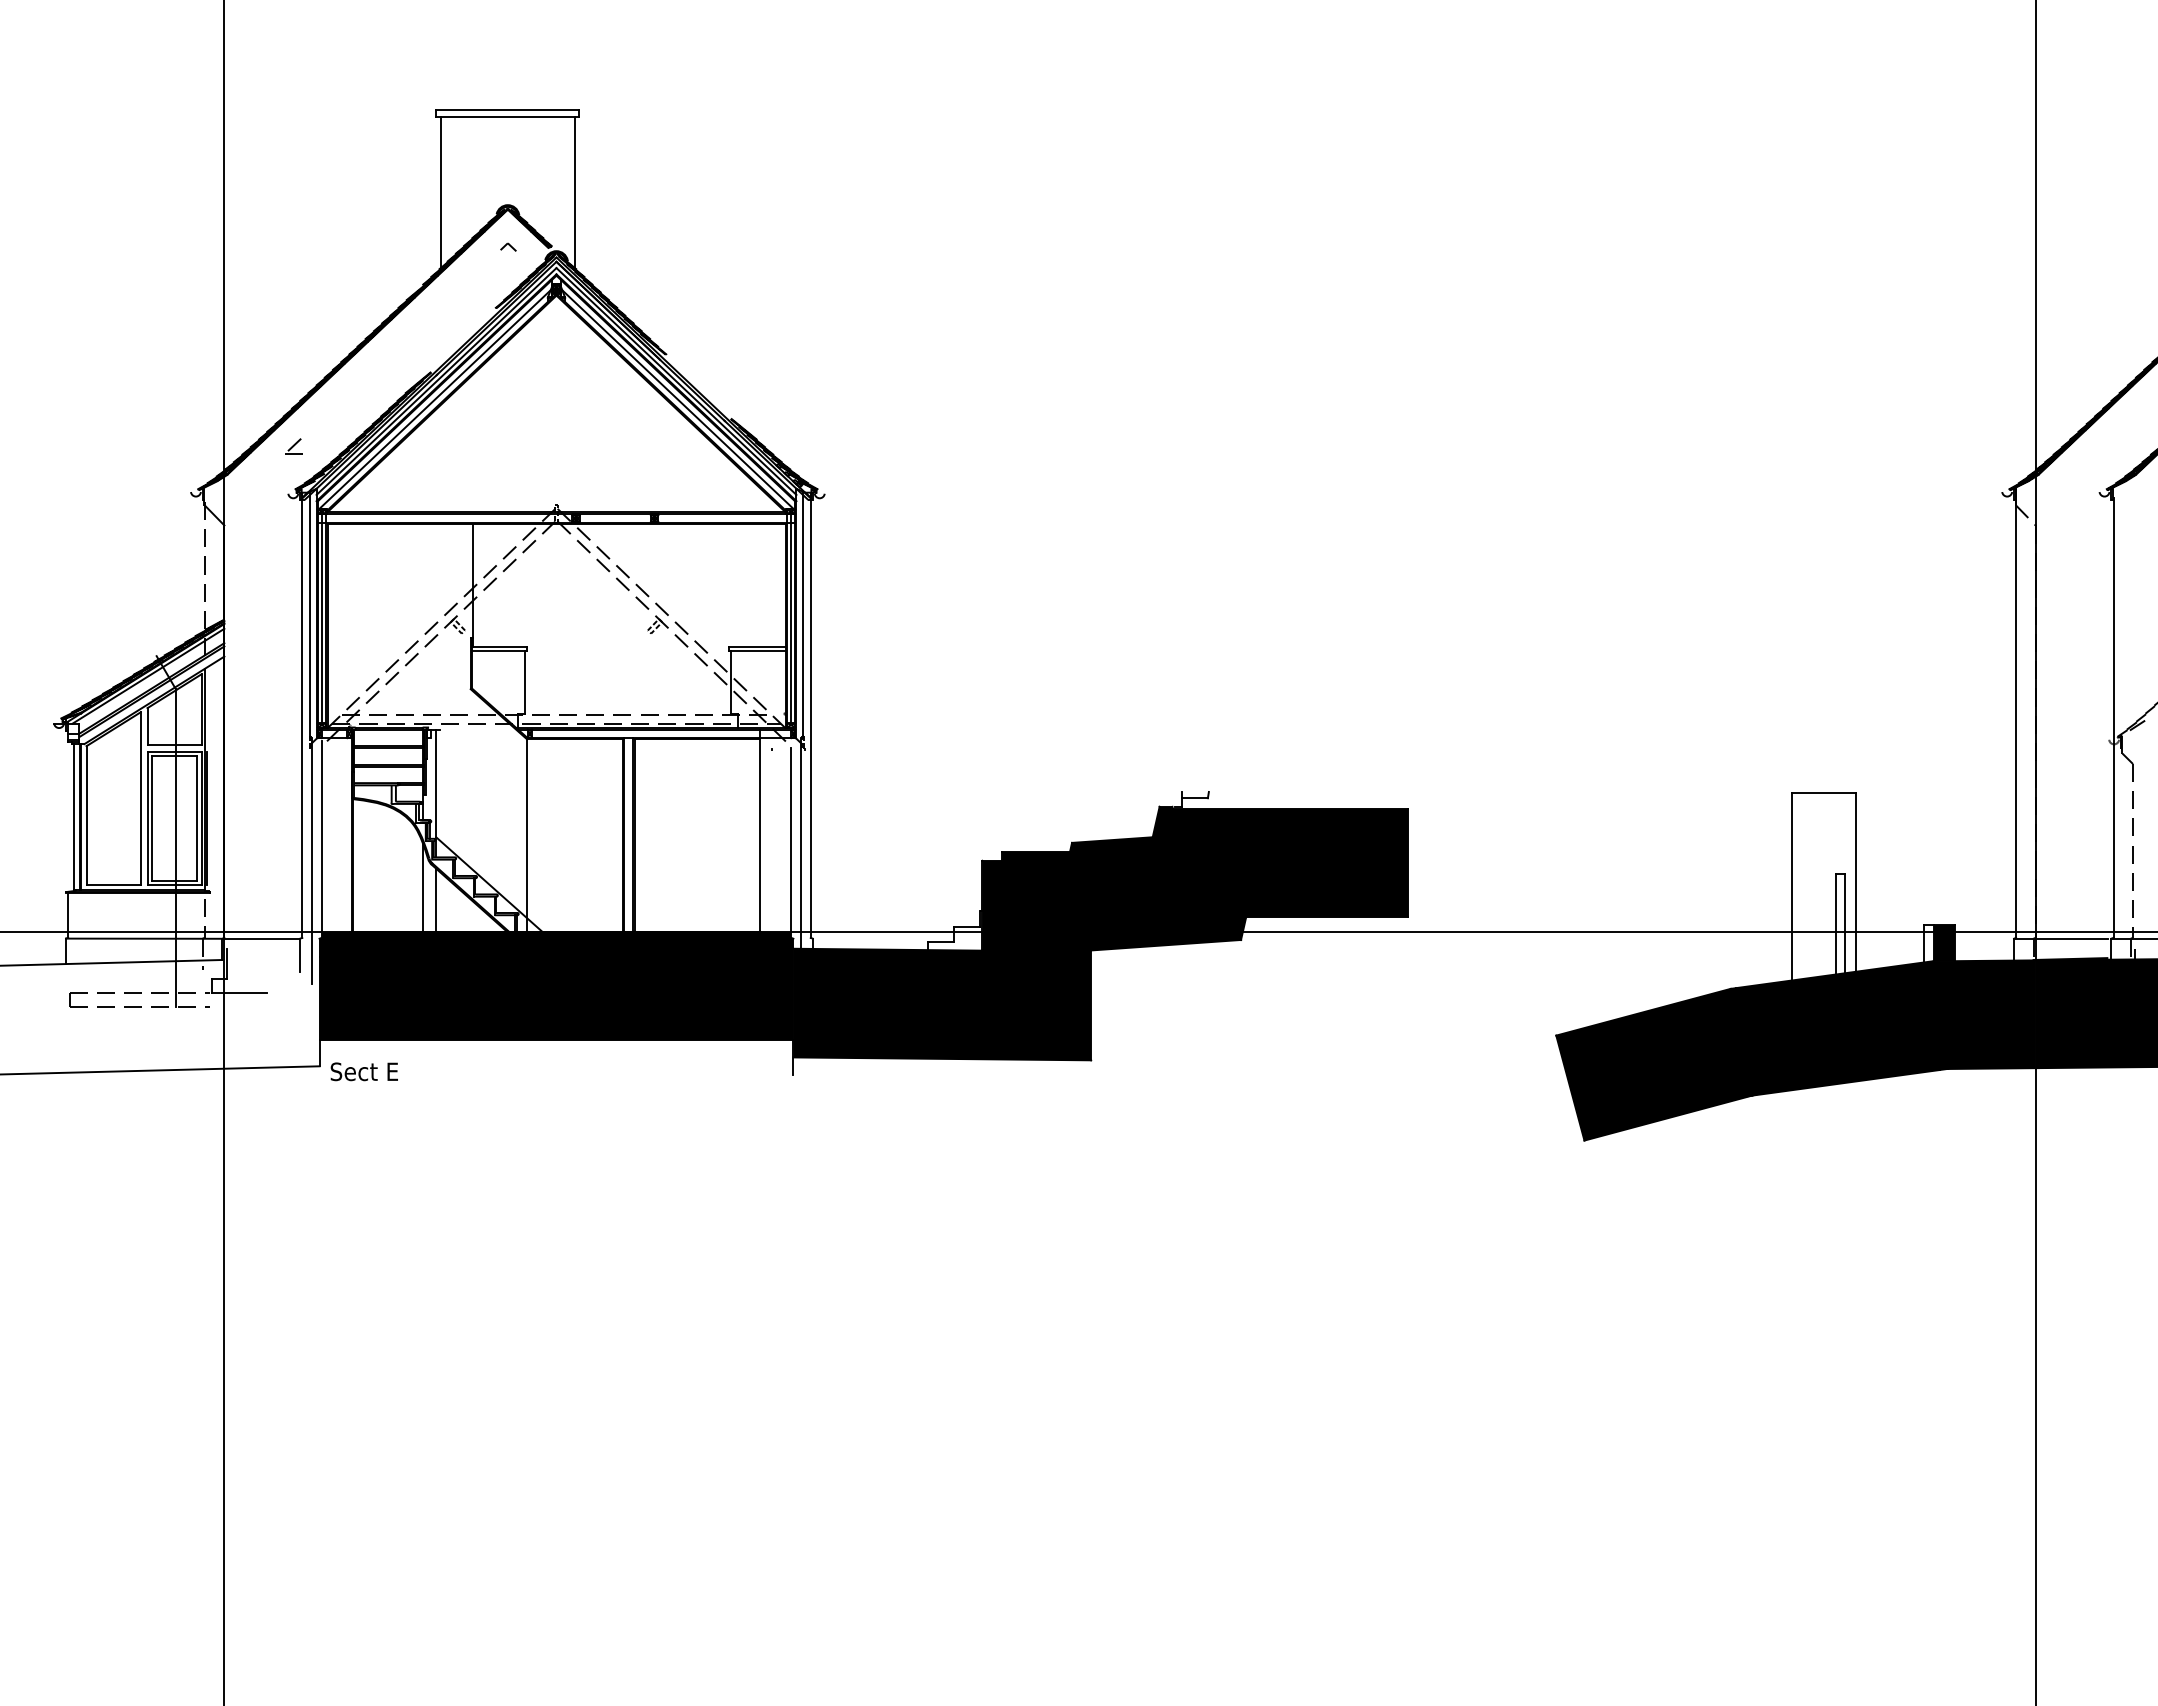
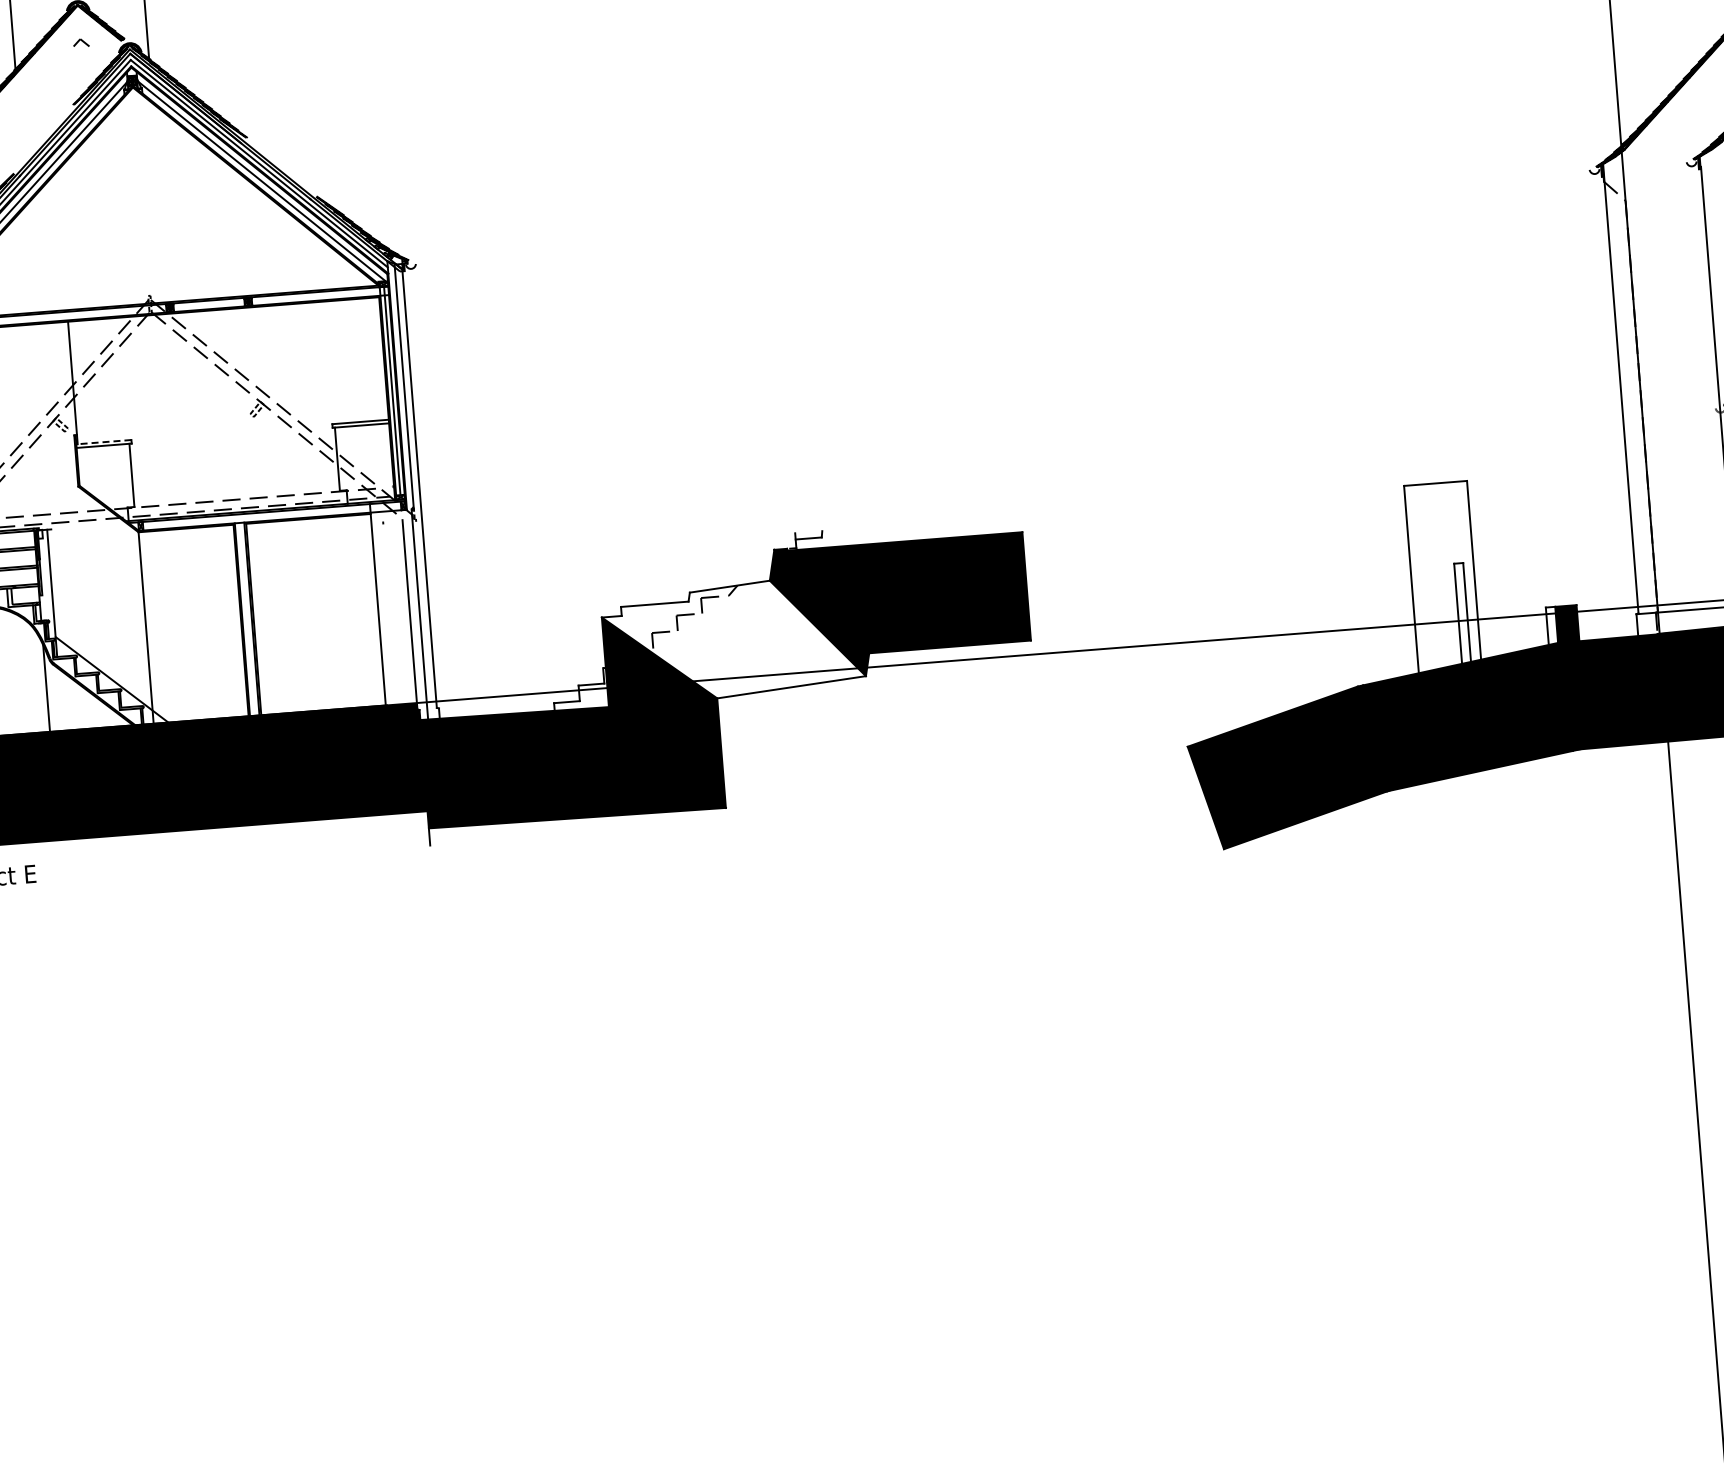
line: (499, 646) -> (103, 441), solid -> dashed
fill: (1111, 893) -> (733, 640), removed
line: (436, 899) -> (60, 698), removed

